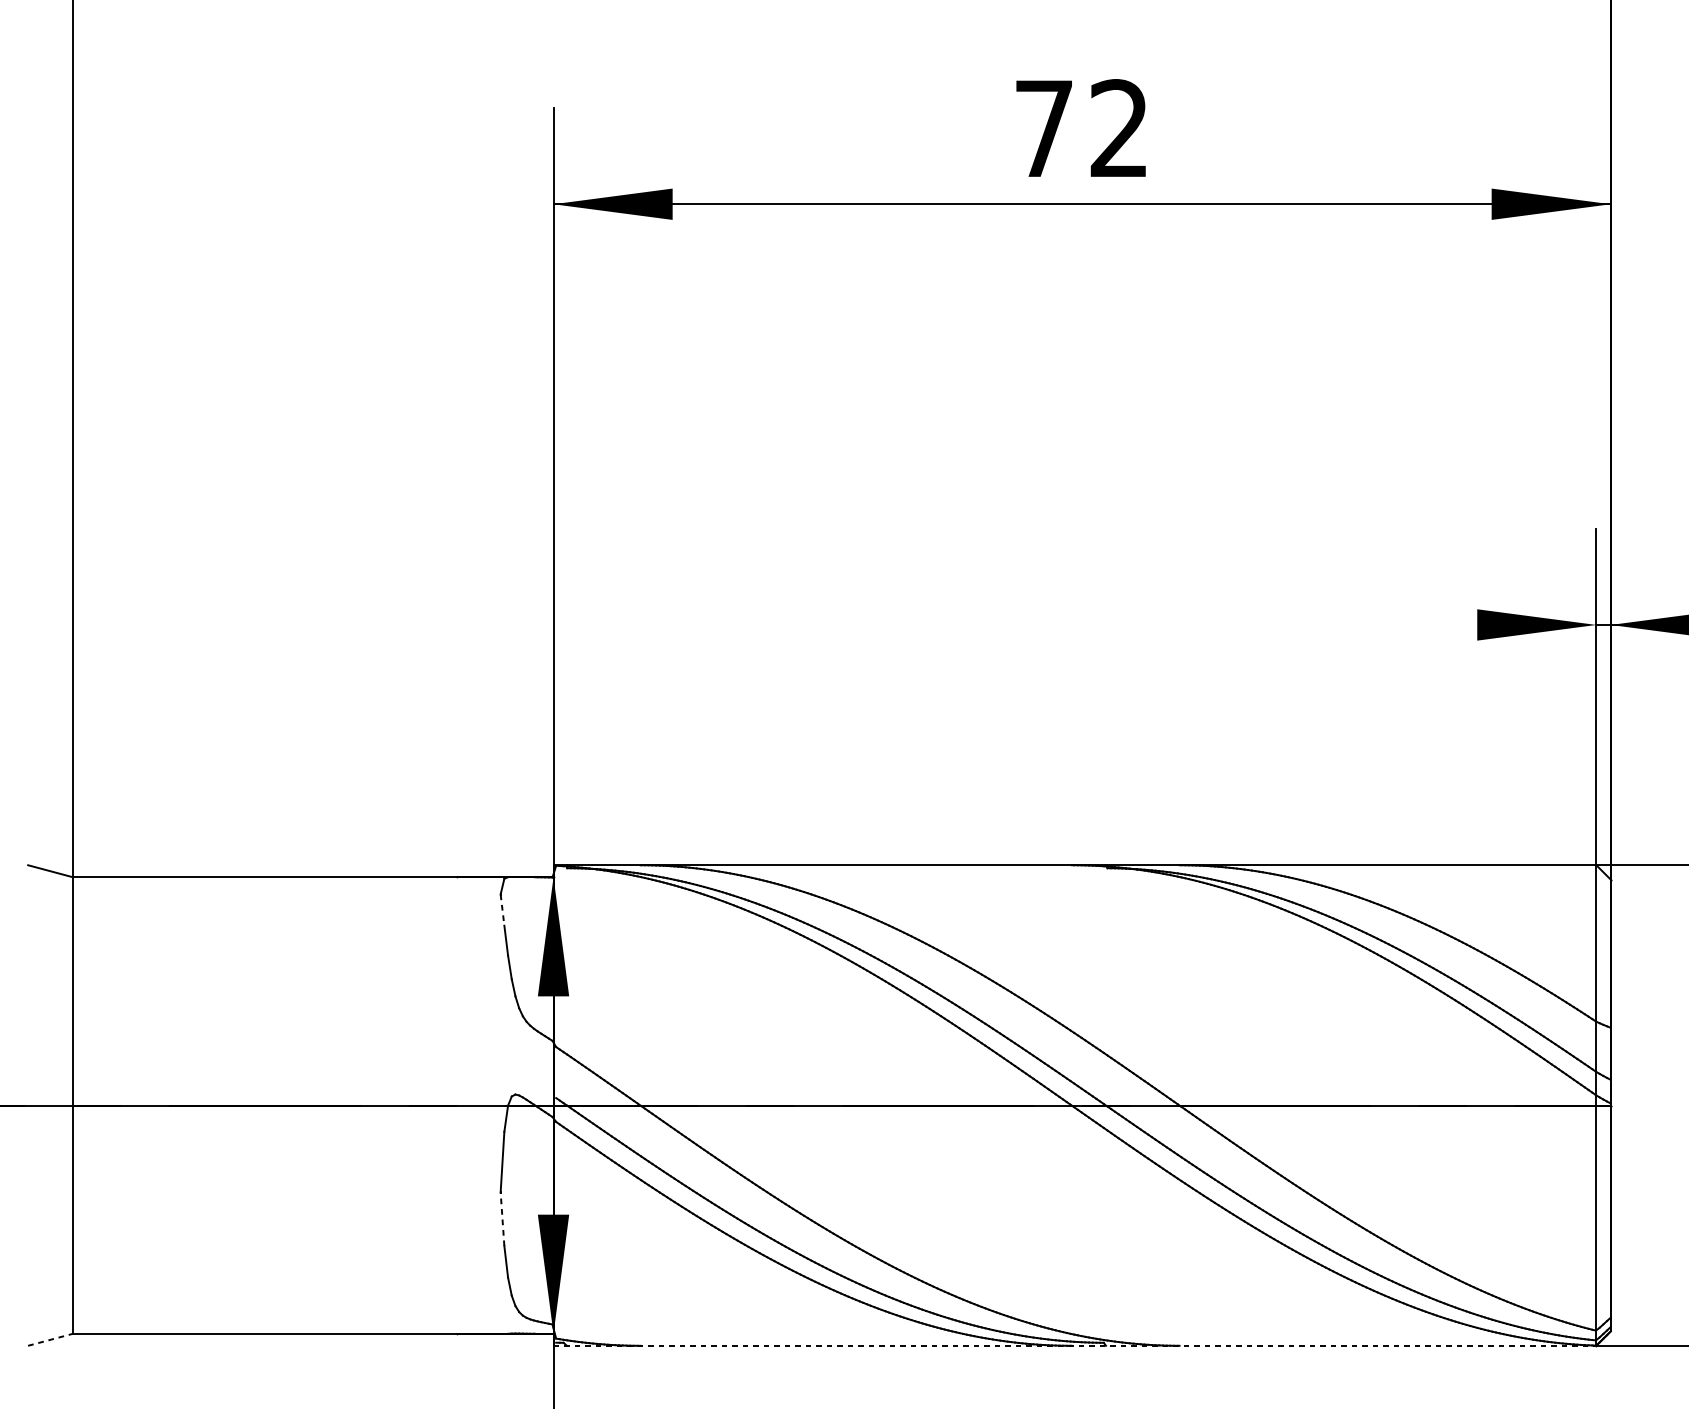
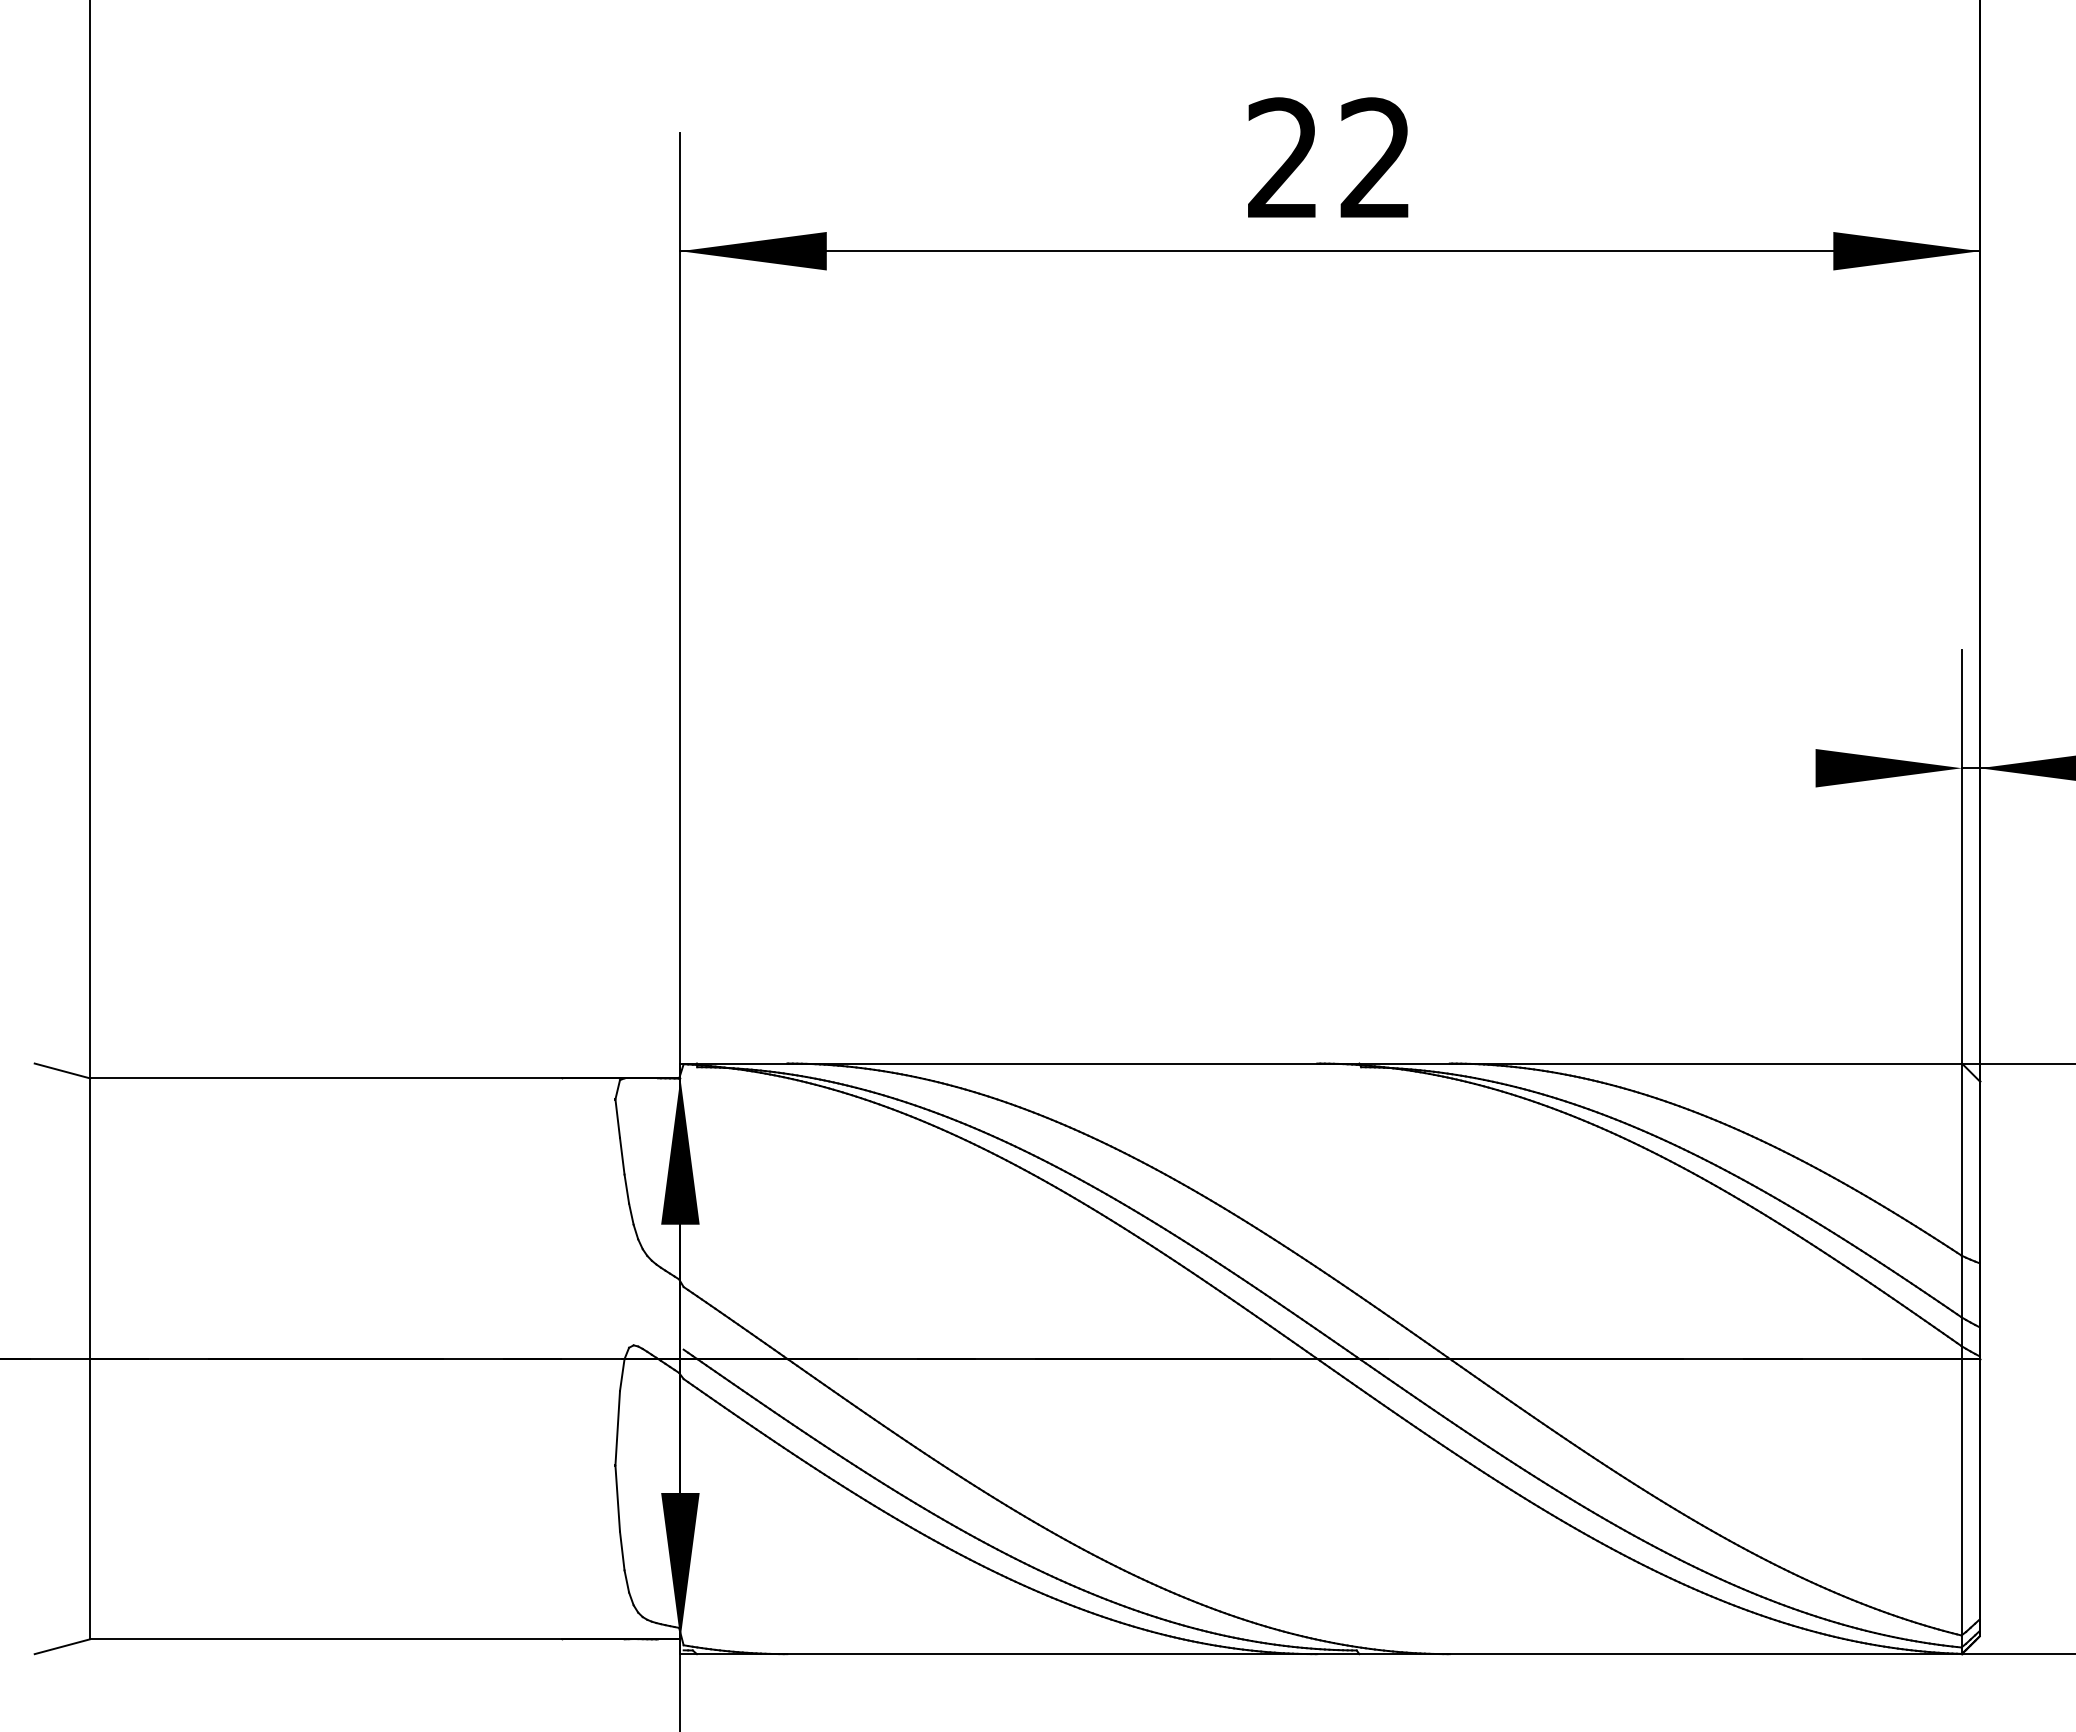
text: (1043, 127) -> (1282, 157), 72 -> 22
line: (502, 910) -> (617, 1119), dashed -> solid
line: (502, 1219) -> (617, 1498), dashed -> solid
line: (50, 1339) -> (62, 1646), dashed -> solid
line: (1075, 1346) -> (1321, 1654), dashed -> solid

